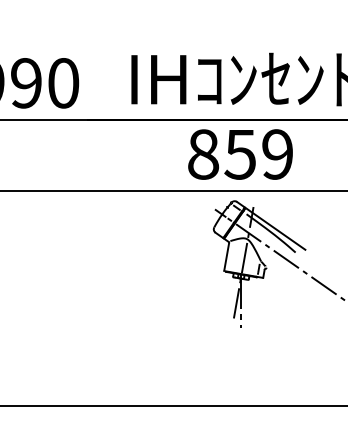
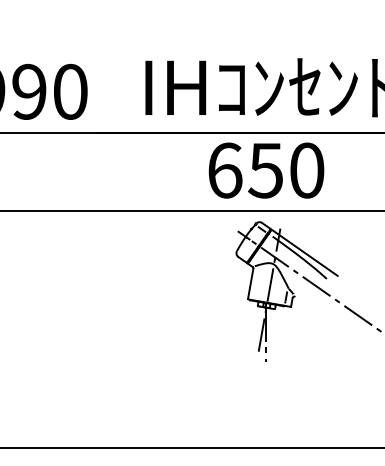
text: (240, 154) -> (266, 170), 859 -> 650

